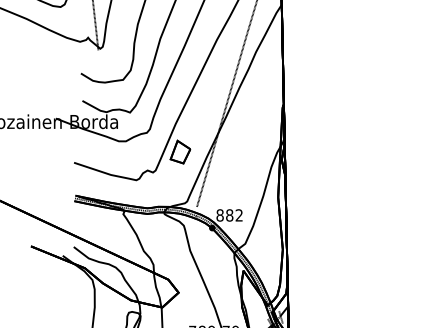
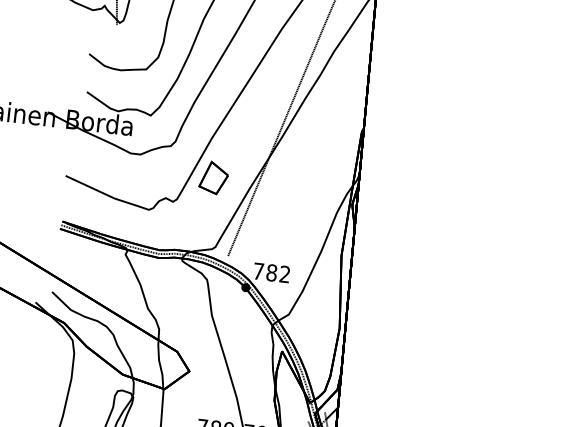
text: (219, 215) -> (257, 271), 882 -> 782

